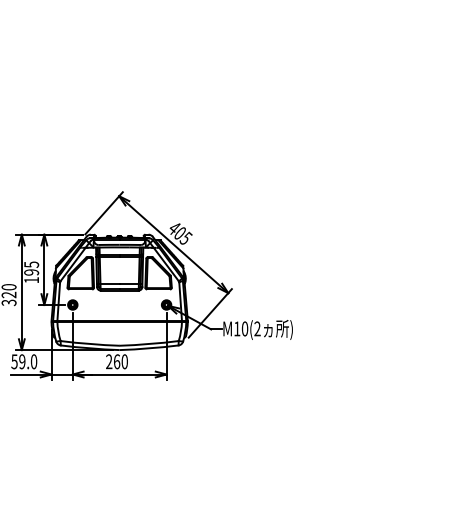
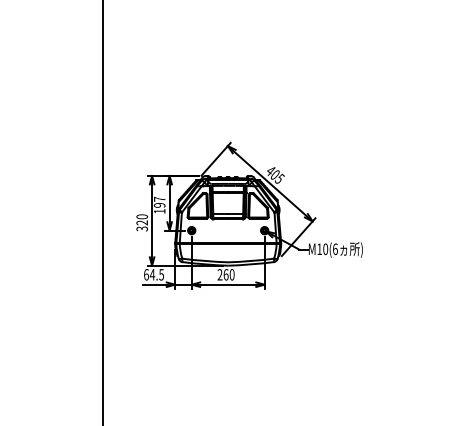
text: (31, 263) -> (159, 198), 195 -> 197
text: (257, 329) -> (335, 249), M10(2 -> M10(6
text: (24, 361) -> (154, 274), 59.0 -> 64.5

